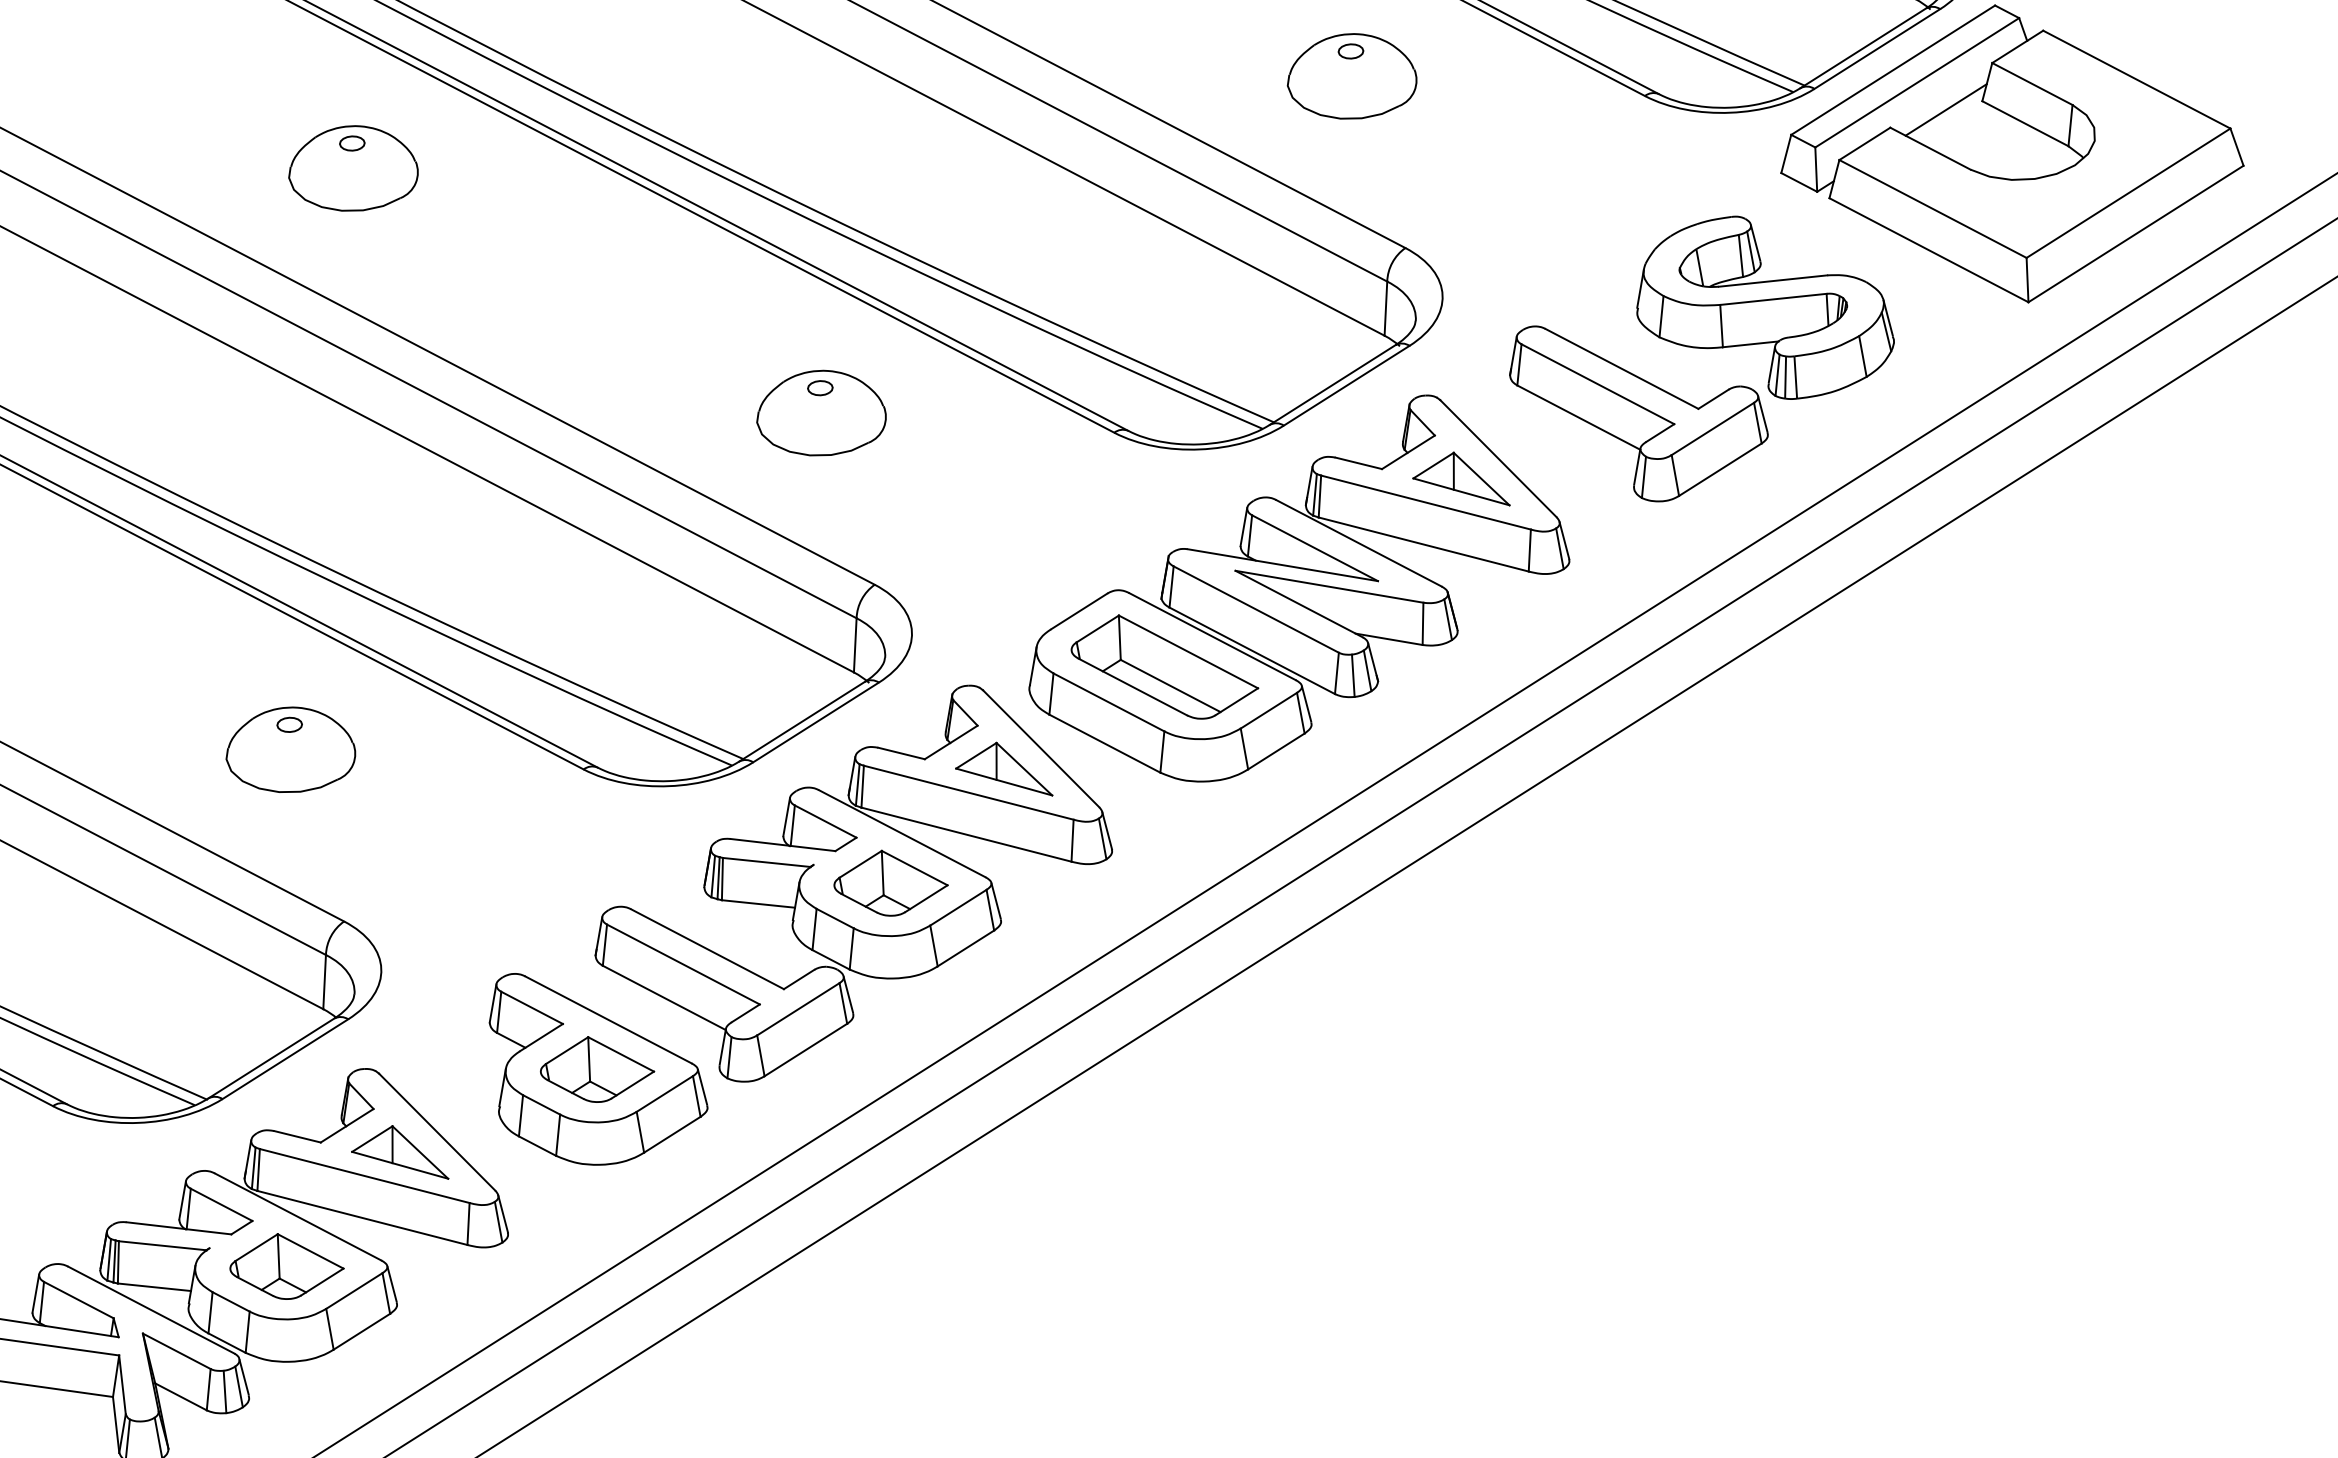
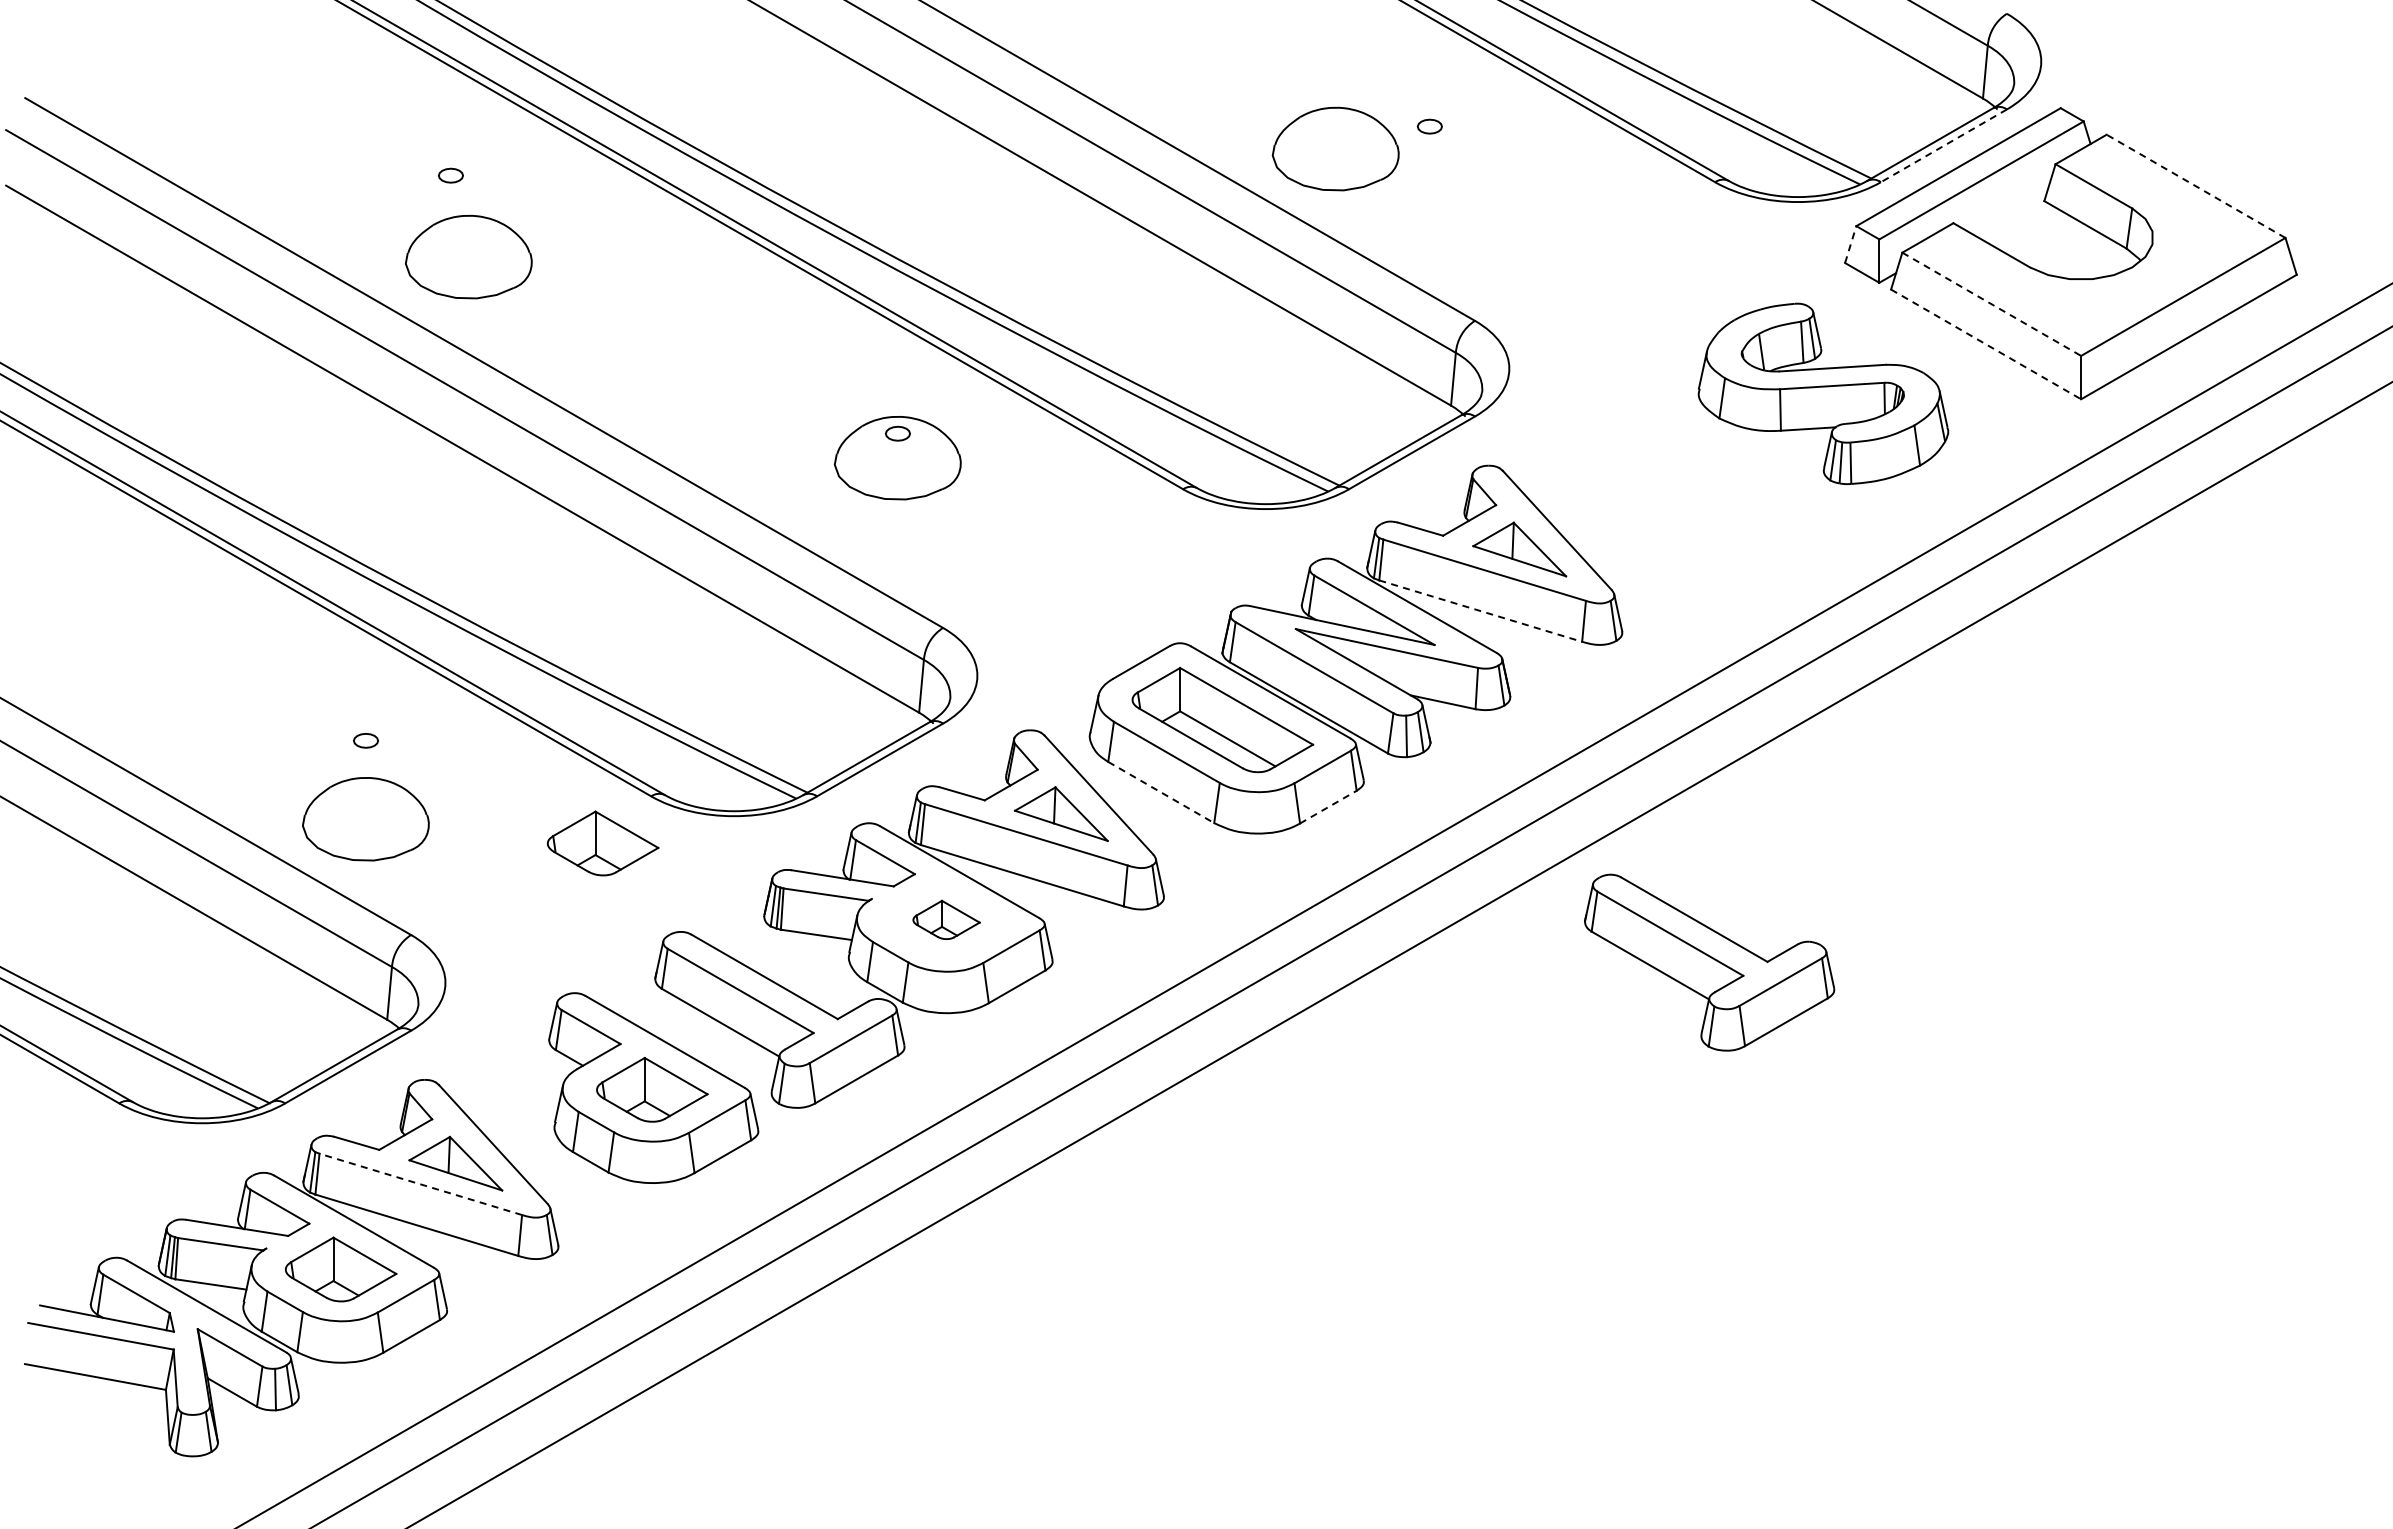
line: (1876, 48) -> (1943, 145), solid -> dashed
part: (1351, 75) -> (1335, 148), moved
line: (2136, 79) -> (2195, 186), solid -> dashed
line: (1945, 109) -> (2008, 207), removed
line: (1786, 153) -> (1850, 244), solid -> dashed
part: (352, 167) -> (468, 256), moved
line: (1933, 209) -> (1992, 304), solid -> dashed
line: (1929, 250) -> (1986, 344), solid -> dashed
part: (1639, 411) -> (1709, 962), moved
line: (1423, 544) -> (1480, 611), solid -> dashed
line: (1105, 743) -> (1161, 792), solid -> dashed
part: (290, 750) -> (365, 819), moved
line: (1276, 751) -> (1328, 807), solid -> dashed
part: (536, 819) -> (603, 843), added
part: (890, 882) -> (946, 919), size x0.6
line: (364, 1176) -> (420, 1184), solid -> dashed

